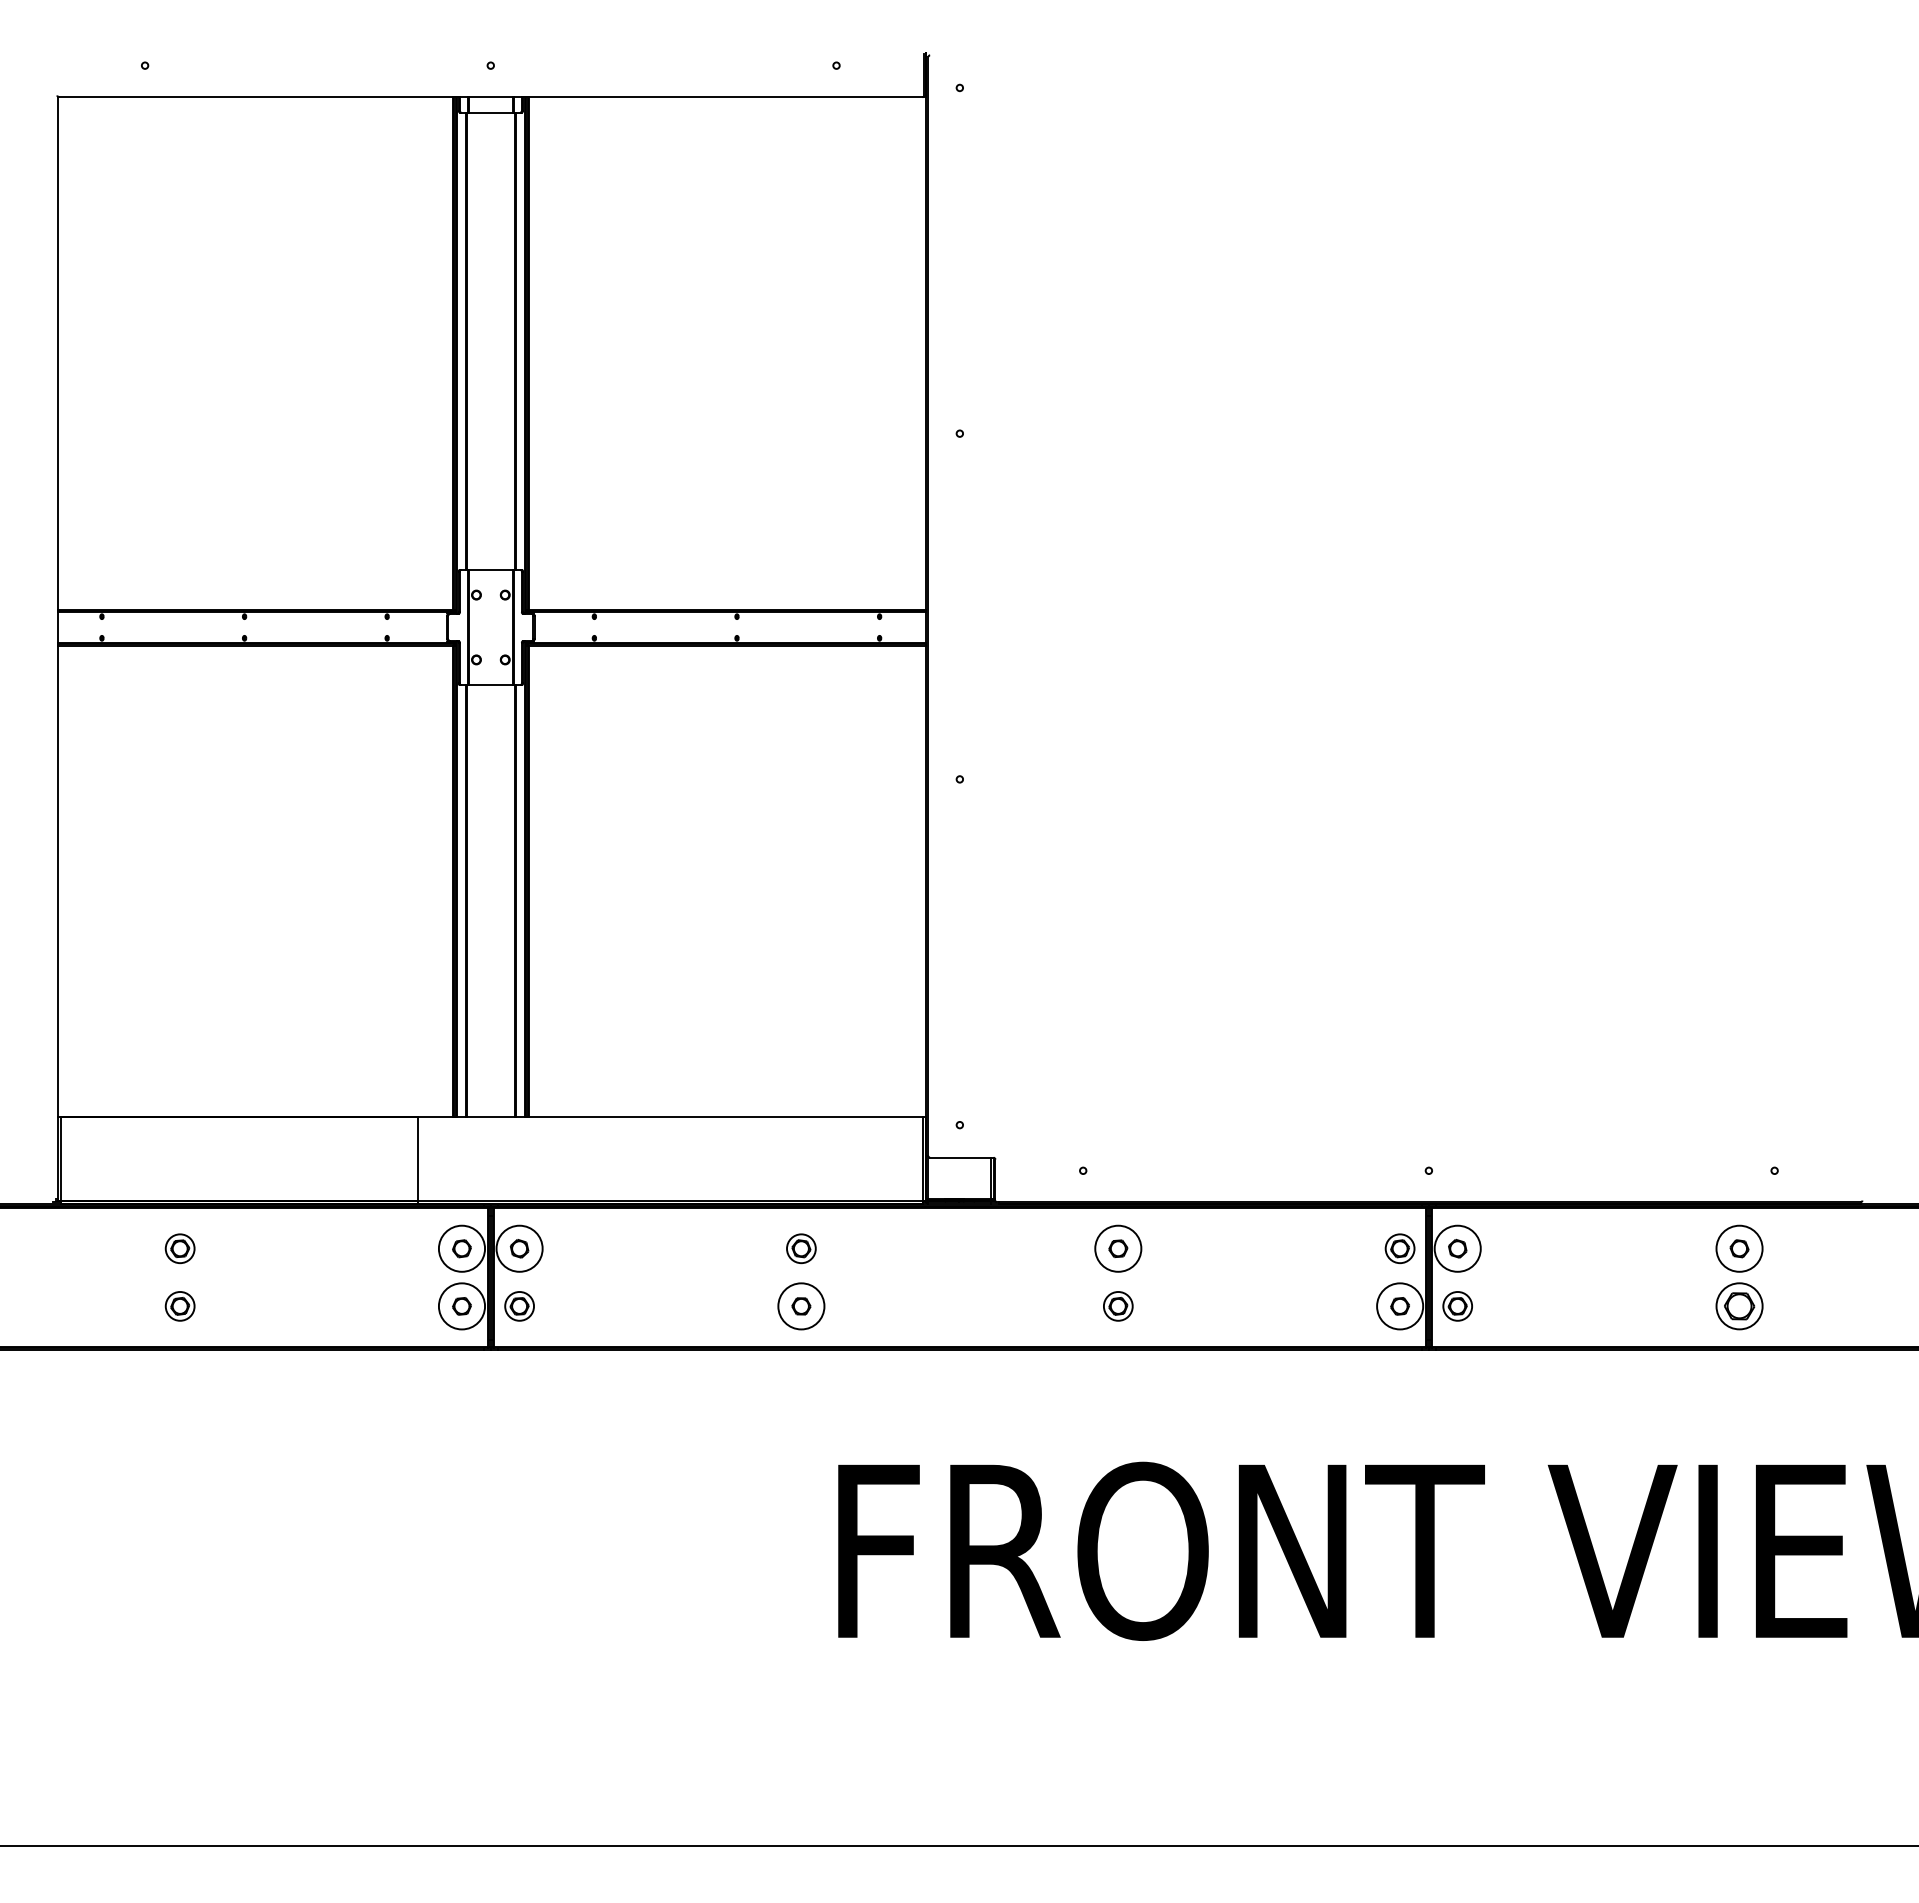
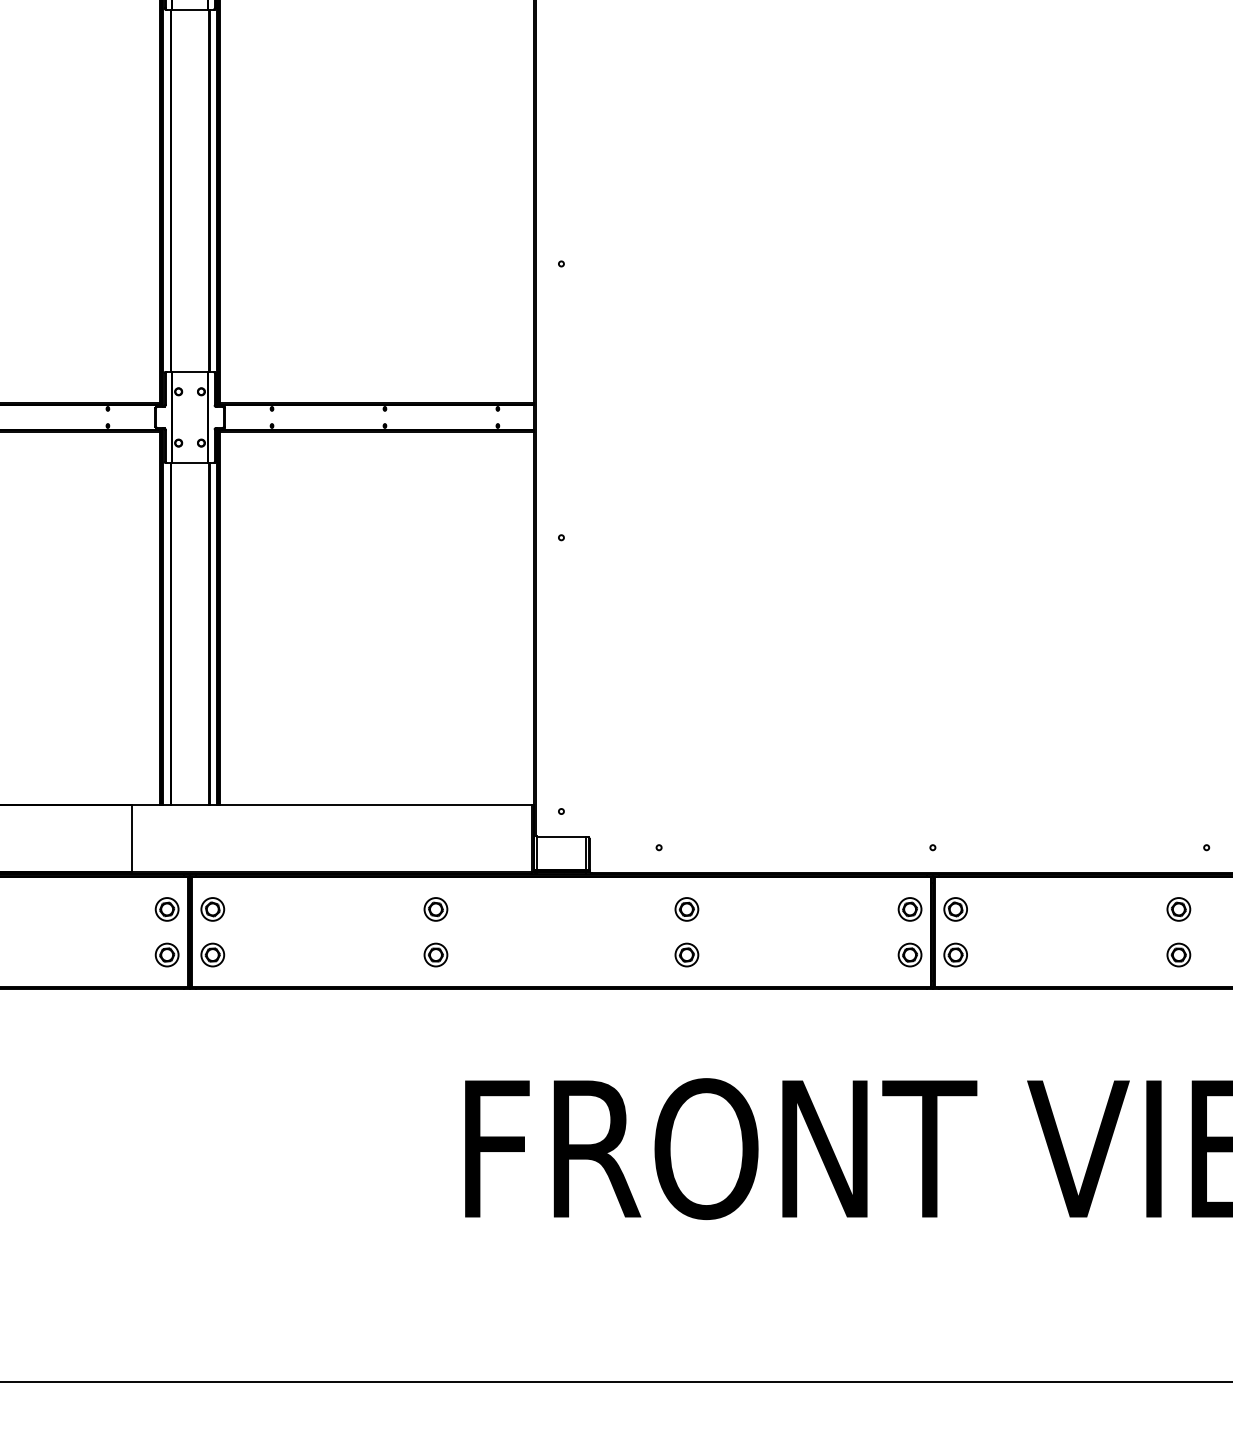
circle: (461, 1248) -> (166, 909), size x0.62
circle: (519, 1248) -> (212, 909), size x0.62
circle: (1117, 1248) -> (686, 909), size x0.62
circle: (1457, 1248) -> (955, 909), size x0.62
circle: (1739, 1248) -> (1178, 909), size x0.62
circle: (461, 1306) -> (166, 955), size x0.62
circle: (801, 1306) -> (436, 955), size x0.62
circle: (1399, 1306) -> (909, 955), size x0.62
part: (1739, 1306) -> (1178, 955), size x0.62

